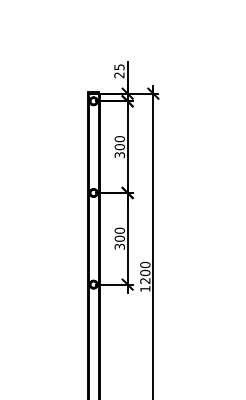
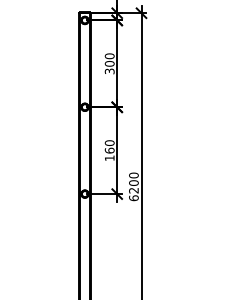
text: (119, 242) -> (109, 154), 300 -> 160
text: (145, 288) -> (134, 197), 1200 -> 6200

